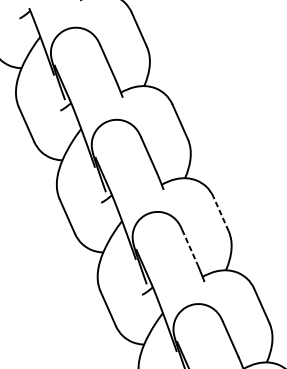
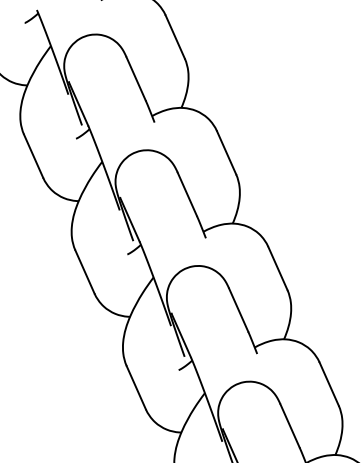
line: (220, 213) -> (277, 268), dashed -> solid
line: (189, 247) -> (238, 310), dashed -> solid

